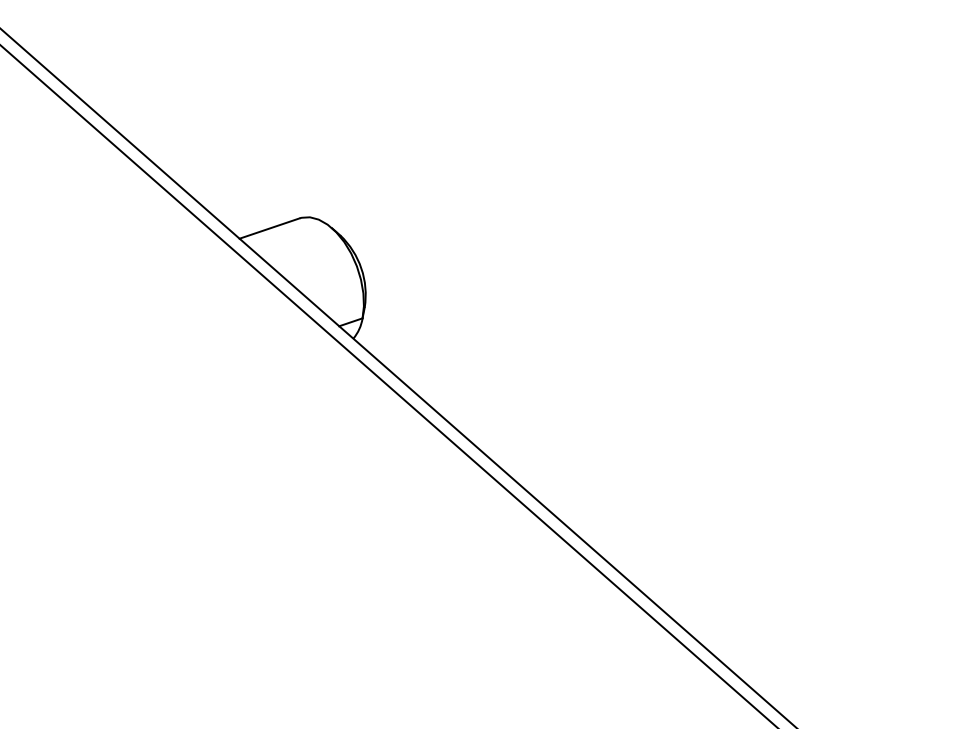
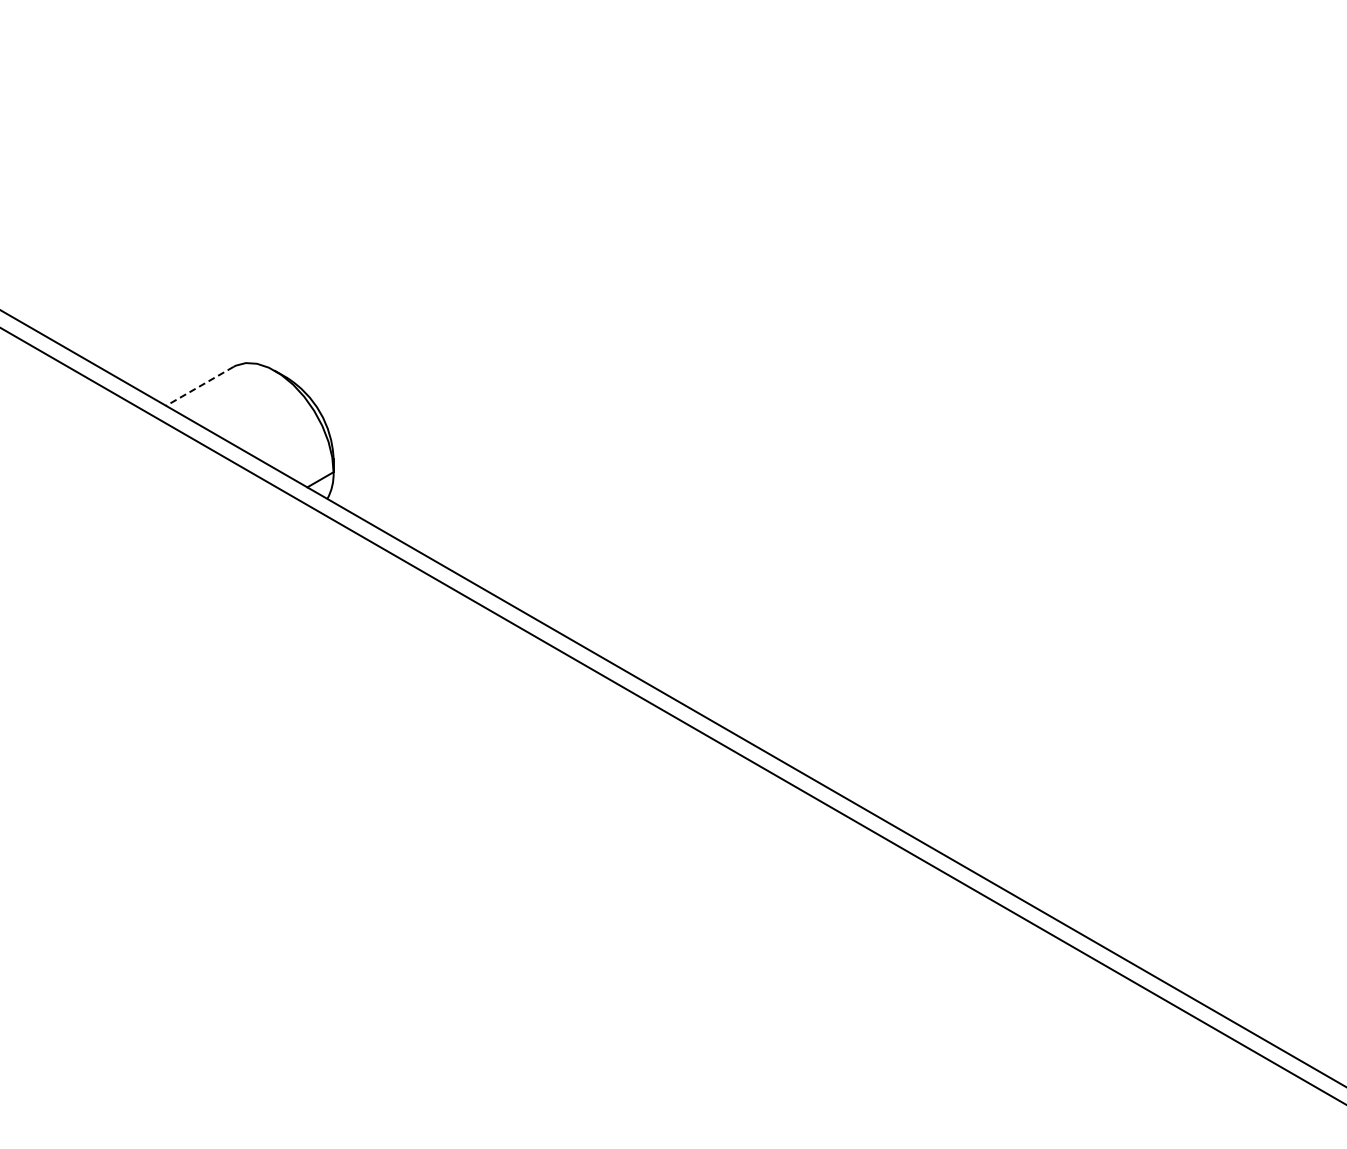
line: (269, 228) -> (199, 386), solid -> dashed

